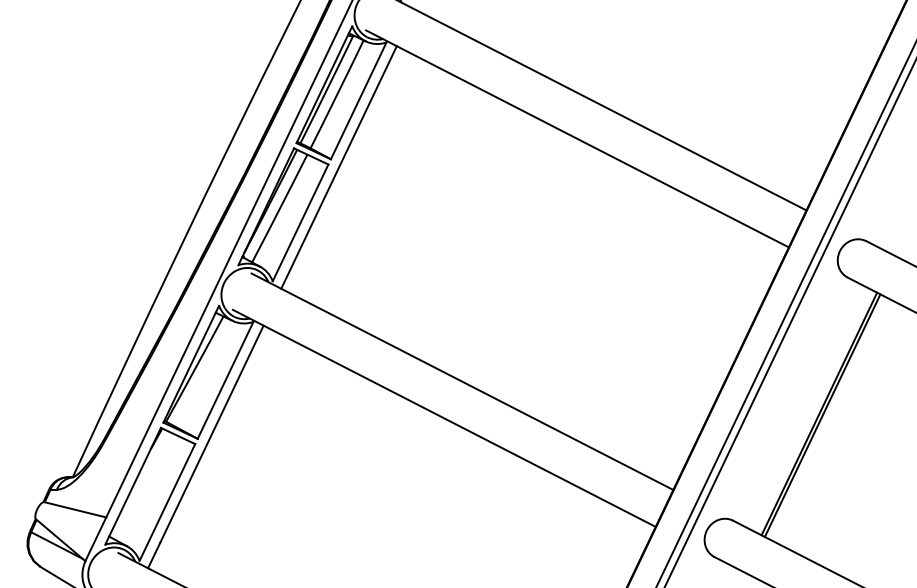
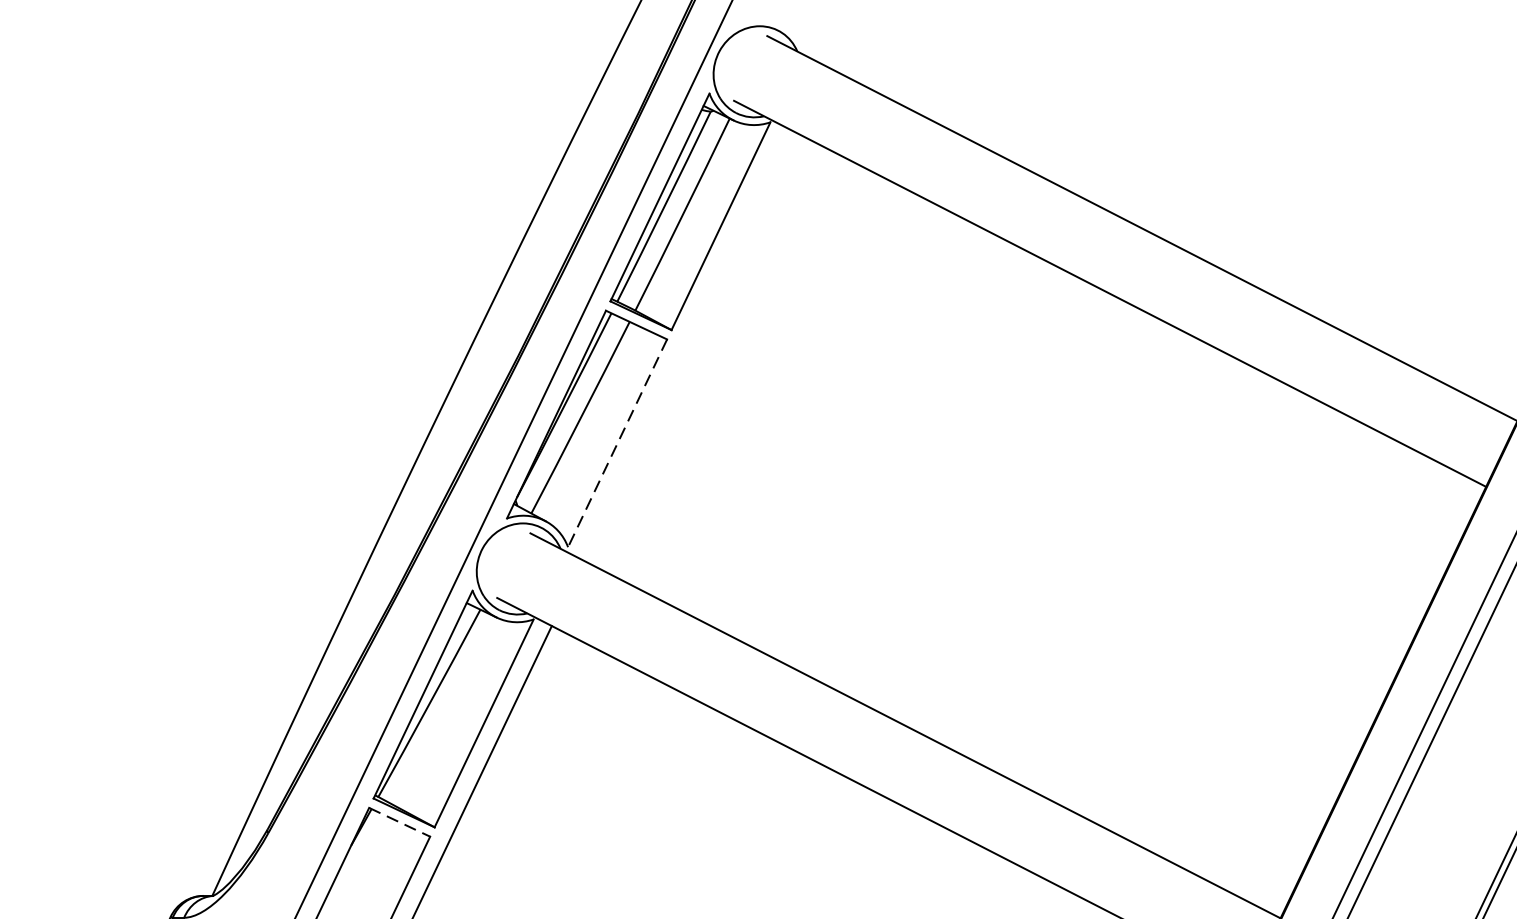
line: (338, 167) -> (685, 344), removed
line: (300, 222) -> (617, 442), solid -> dashed
line: (178, 435) -> (400, 821), solid -> dashed

